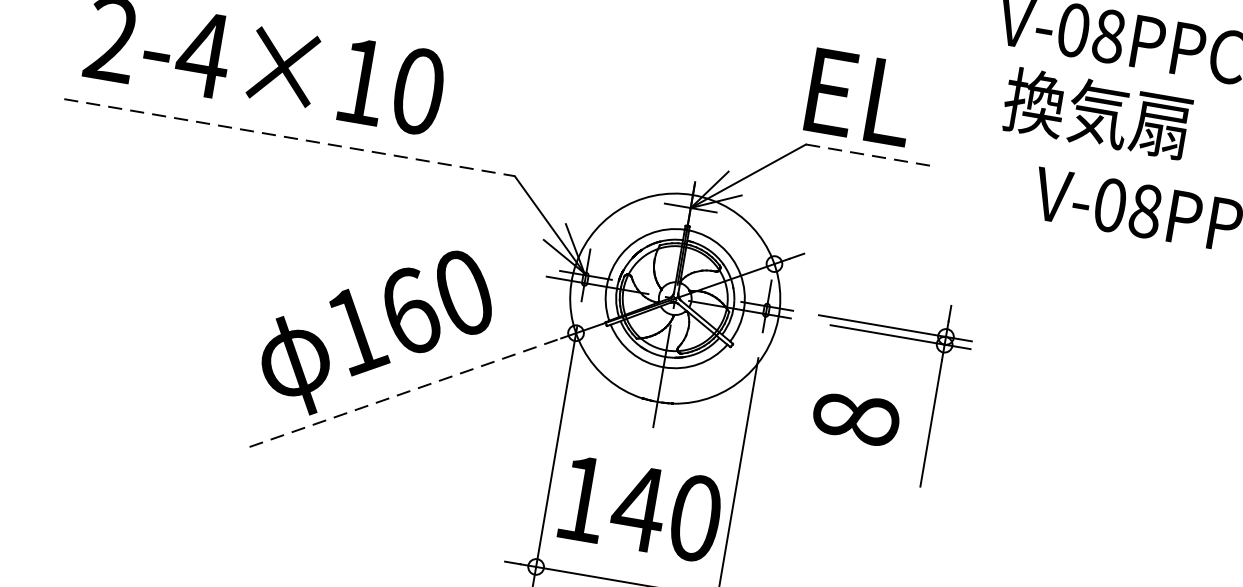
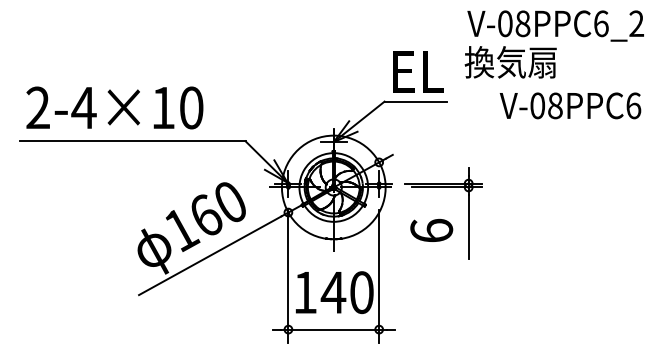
text: (861, 96) -> (418, 71), moved
text: (1096, 113) -> (510, 62), moved
line: (288, 138) -> (132, 141), dashed -> solid
line: (867, 154) -> (415, 101), dashed -> solid
line: (405, 392) -> (210, 255), dashed -> solid
text: (855, 417) -> (431, 230), 8 -> 6

